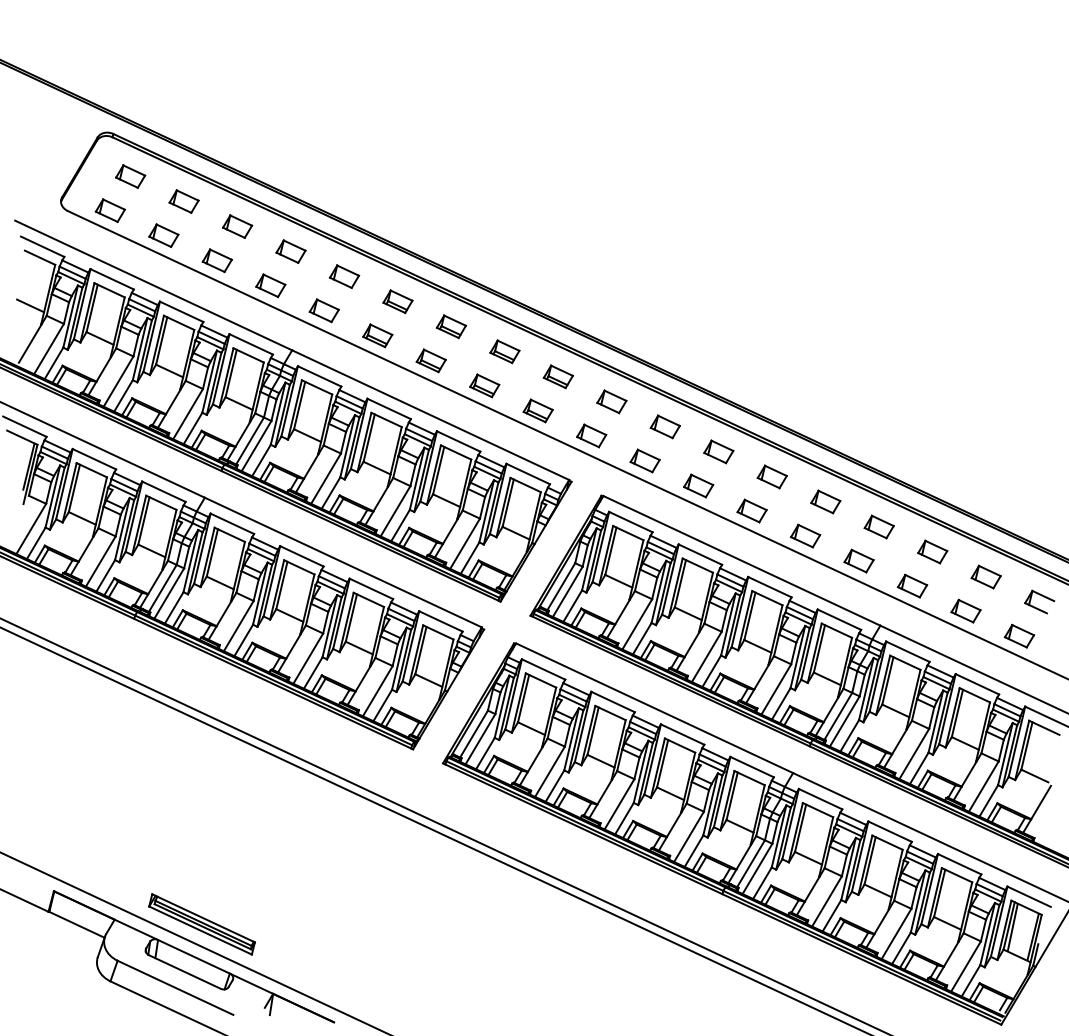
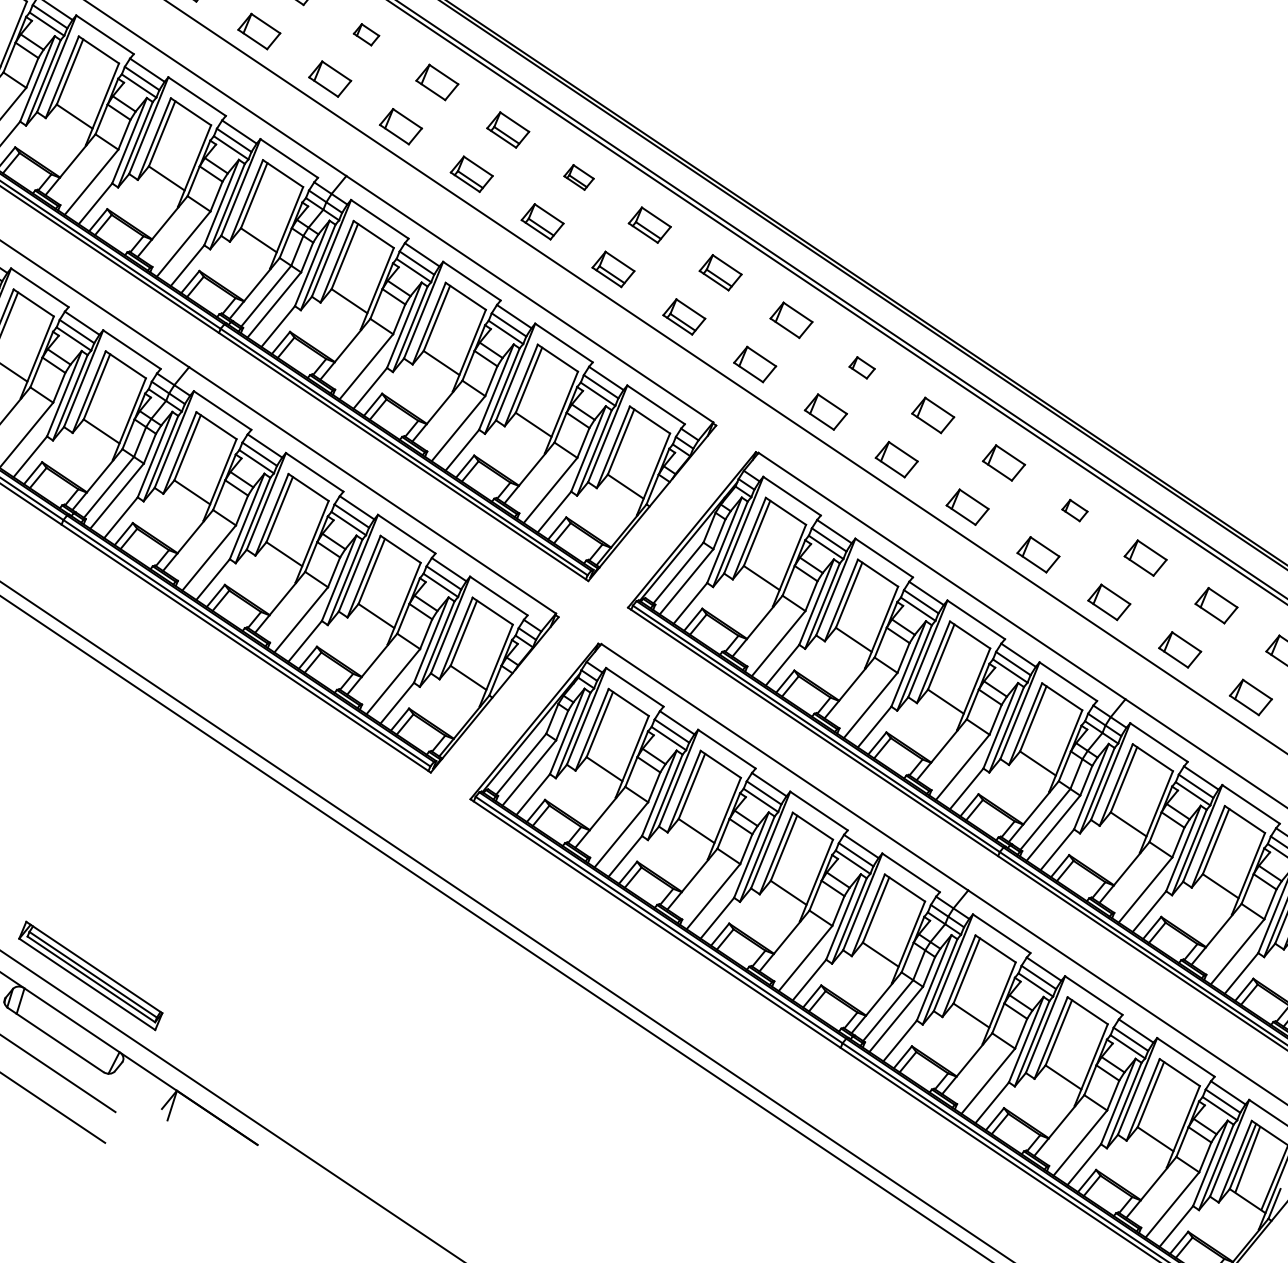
part: (290, 251) -> (365, 34), size x0.6
part: (451, 326) -> (579, 177), size x0.7
part: (664, 426) -> (861, 367), size x0.6
part: (825, 501) -> (1074, 509), size x0.6

